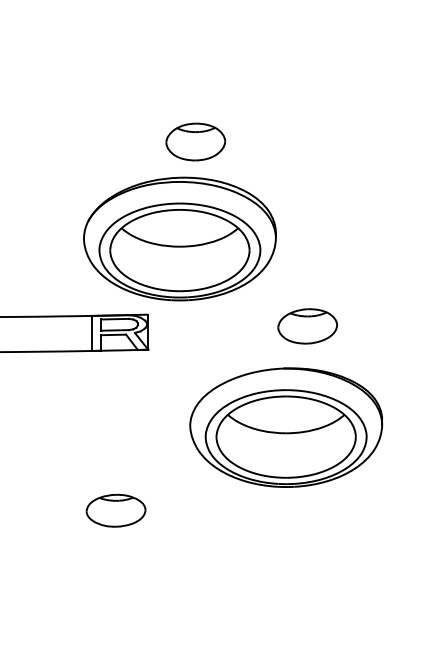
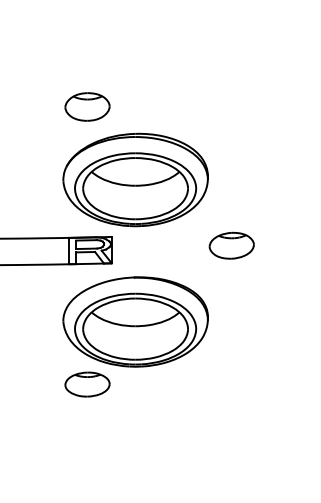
part: (195, 141) -> (87, 106), moved
part: (286, 426) -> (135, 321), moved

